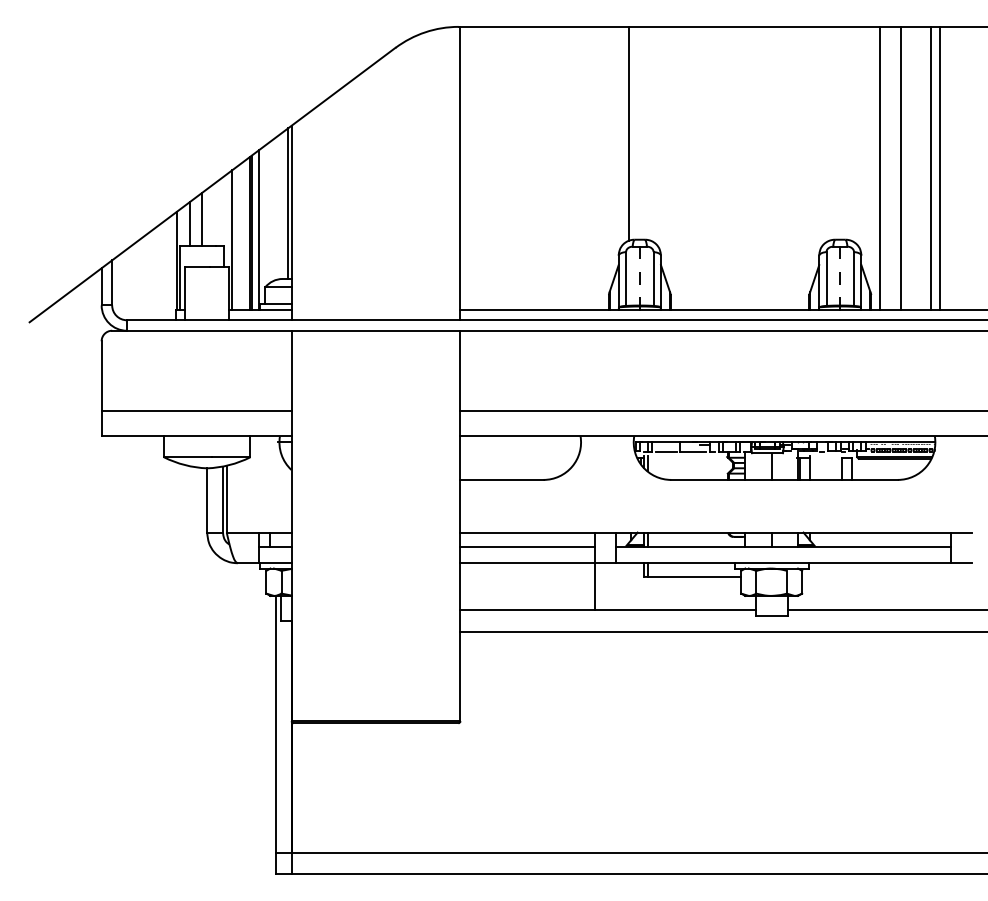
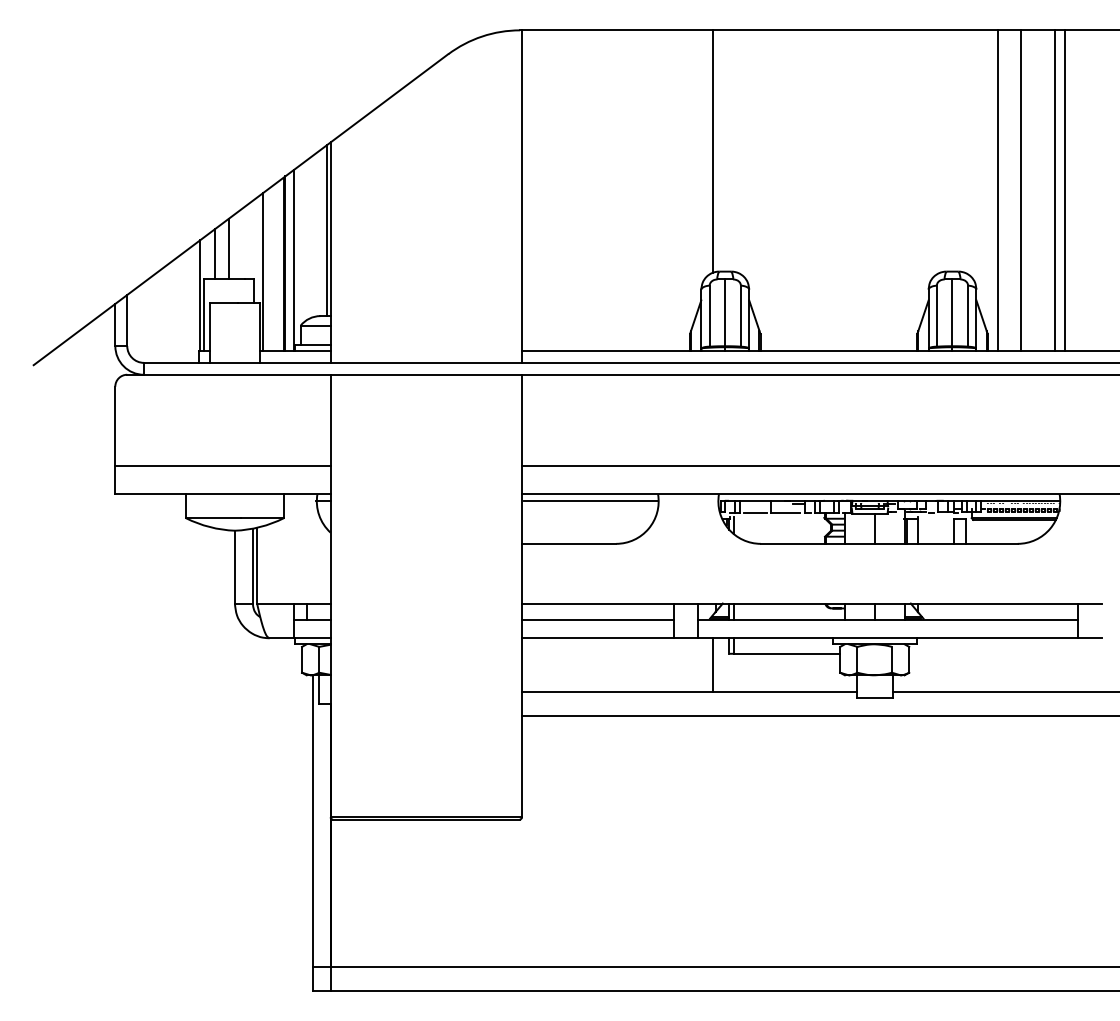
line: (639, 276) -> (724, 313), dashed -> solid
line: (840, 276) -> (952, 313), dashed -> solid
line: (521, 441) -> (591, 500), added
line: (595, 586) -> (713, 664), moved

